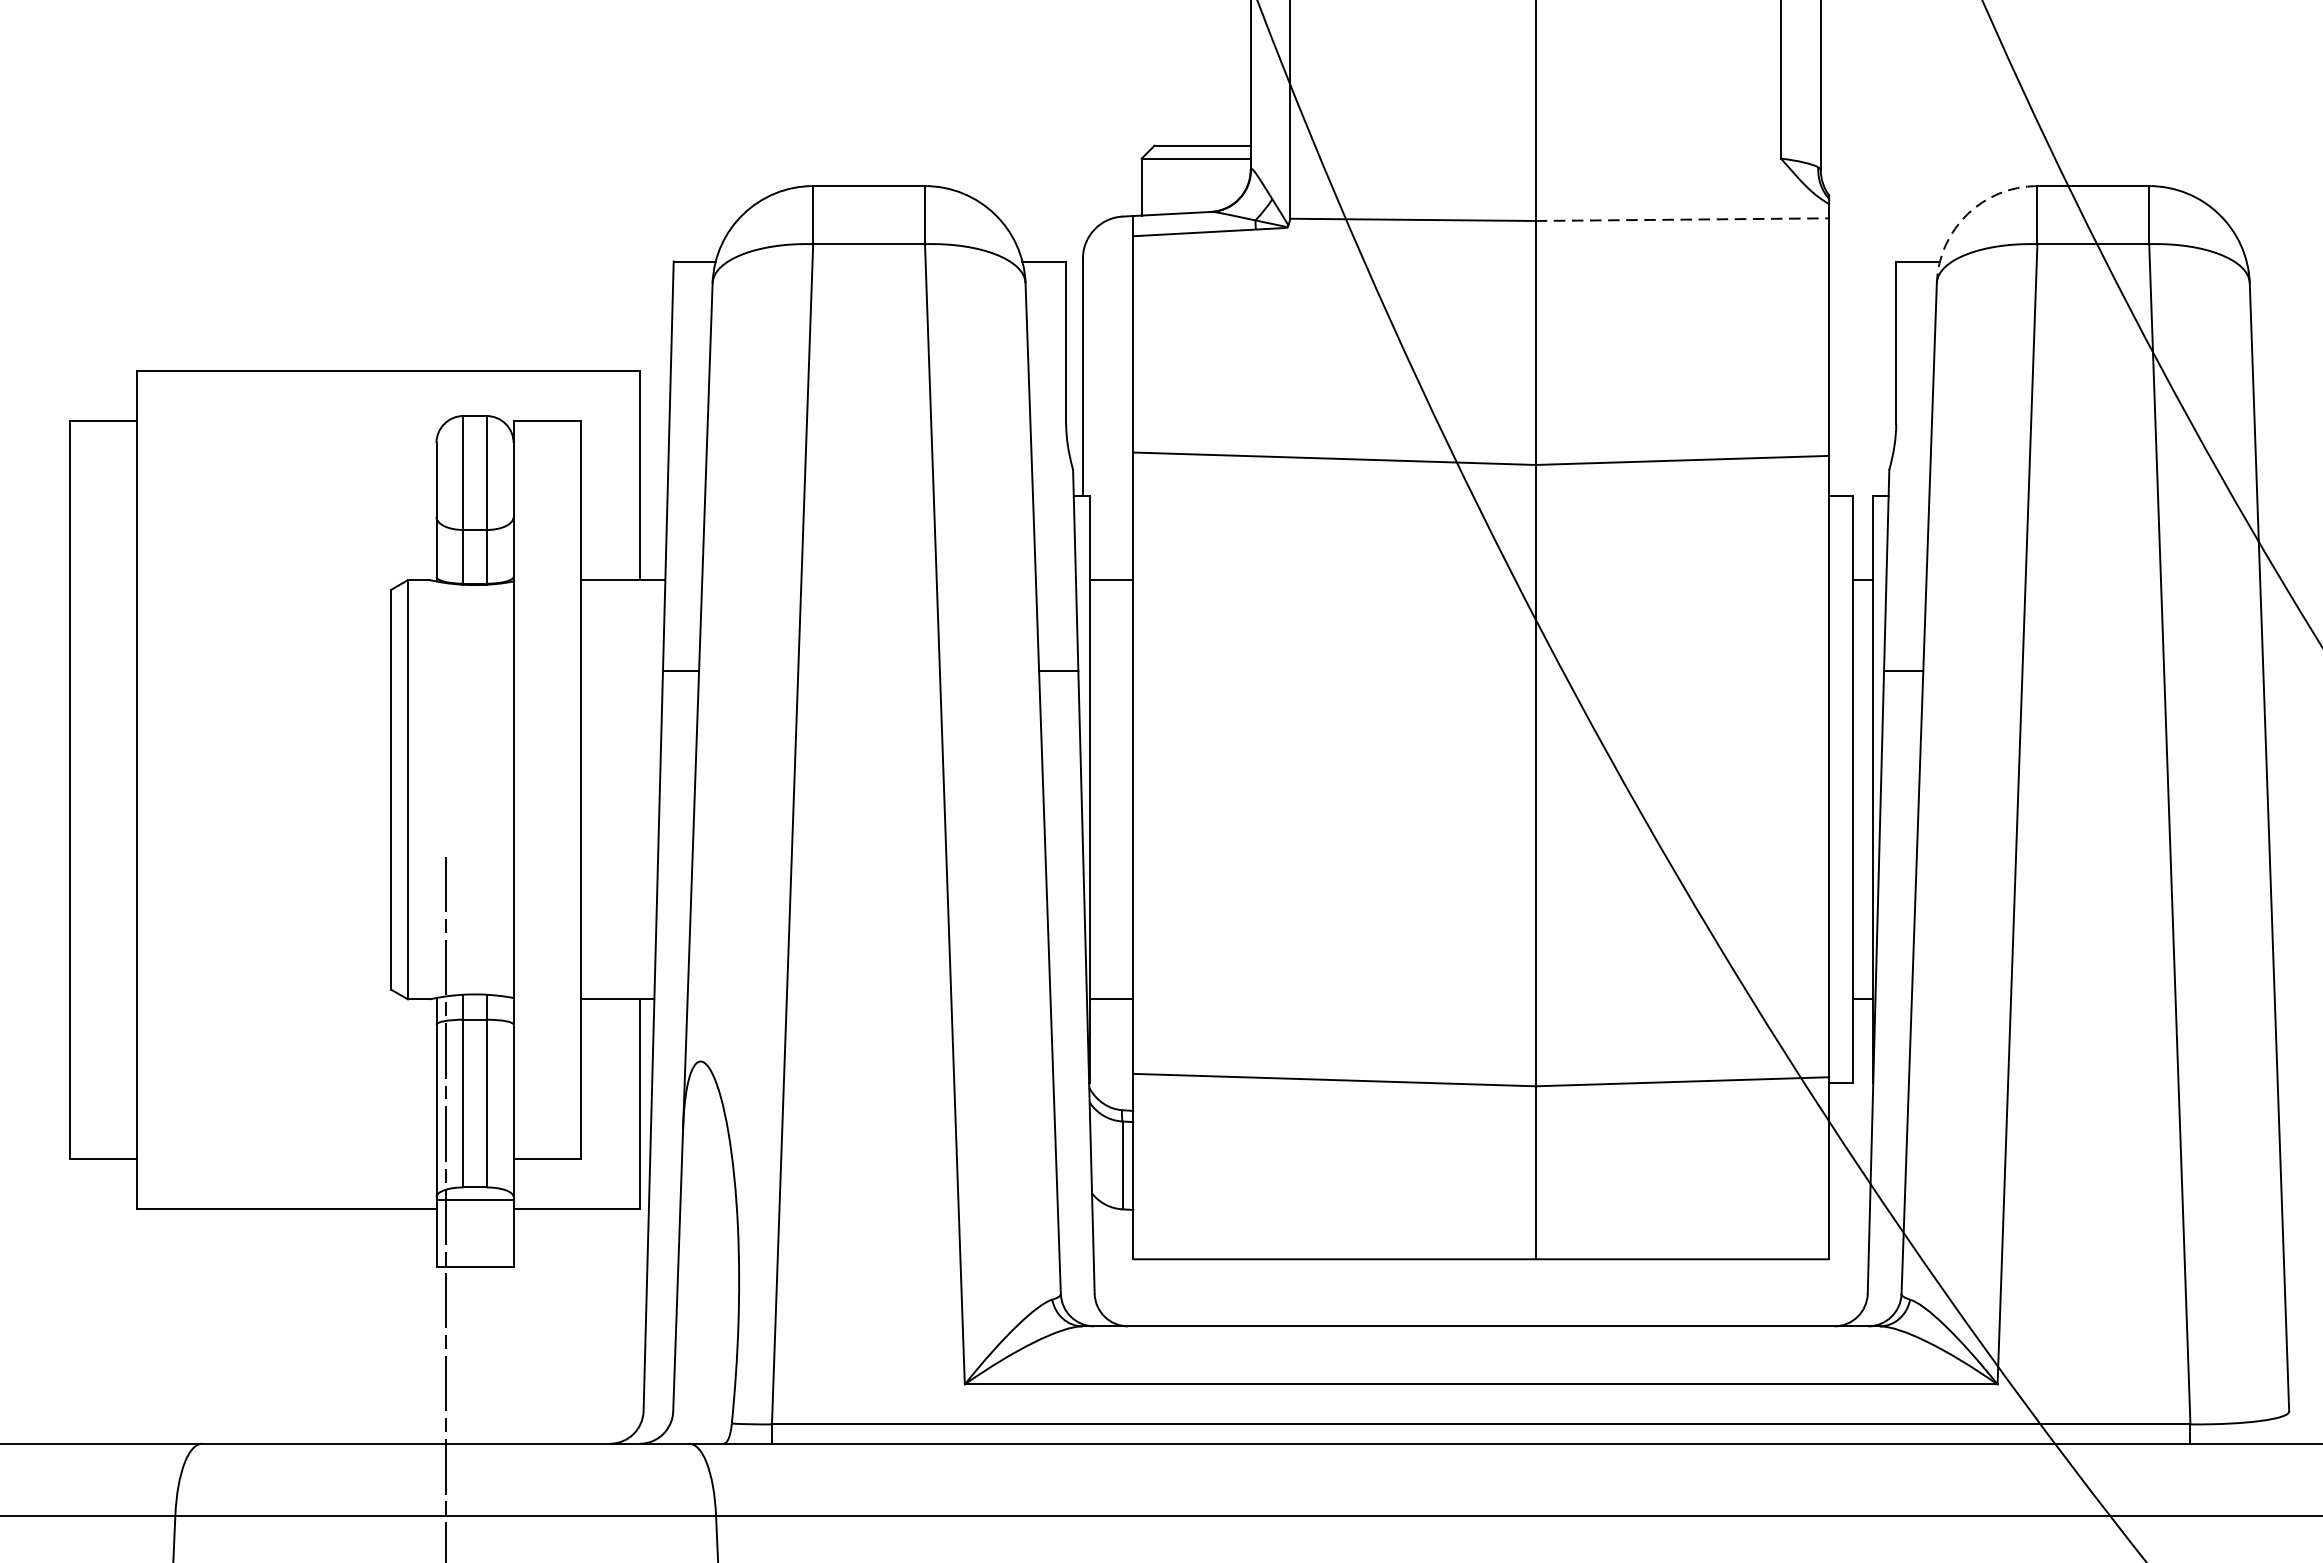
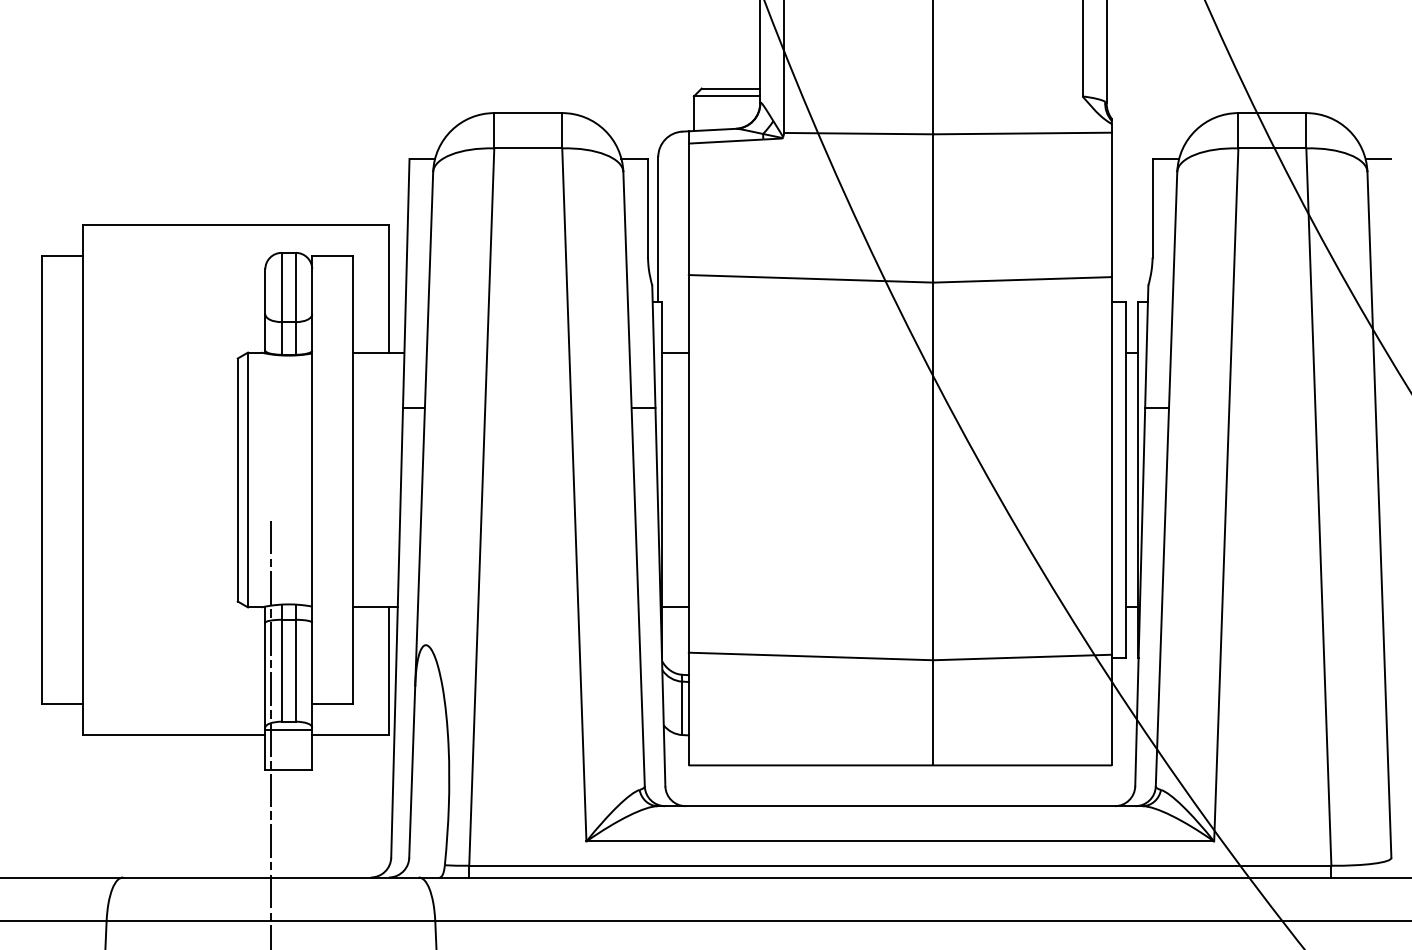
arc: (1966, 214) -> (1195, 130), dashed -> solid
line: (1683, 219) -> (1023, 133), dashed -> solid
line: (2267, 260) -> (1378, 158), added

